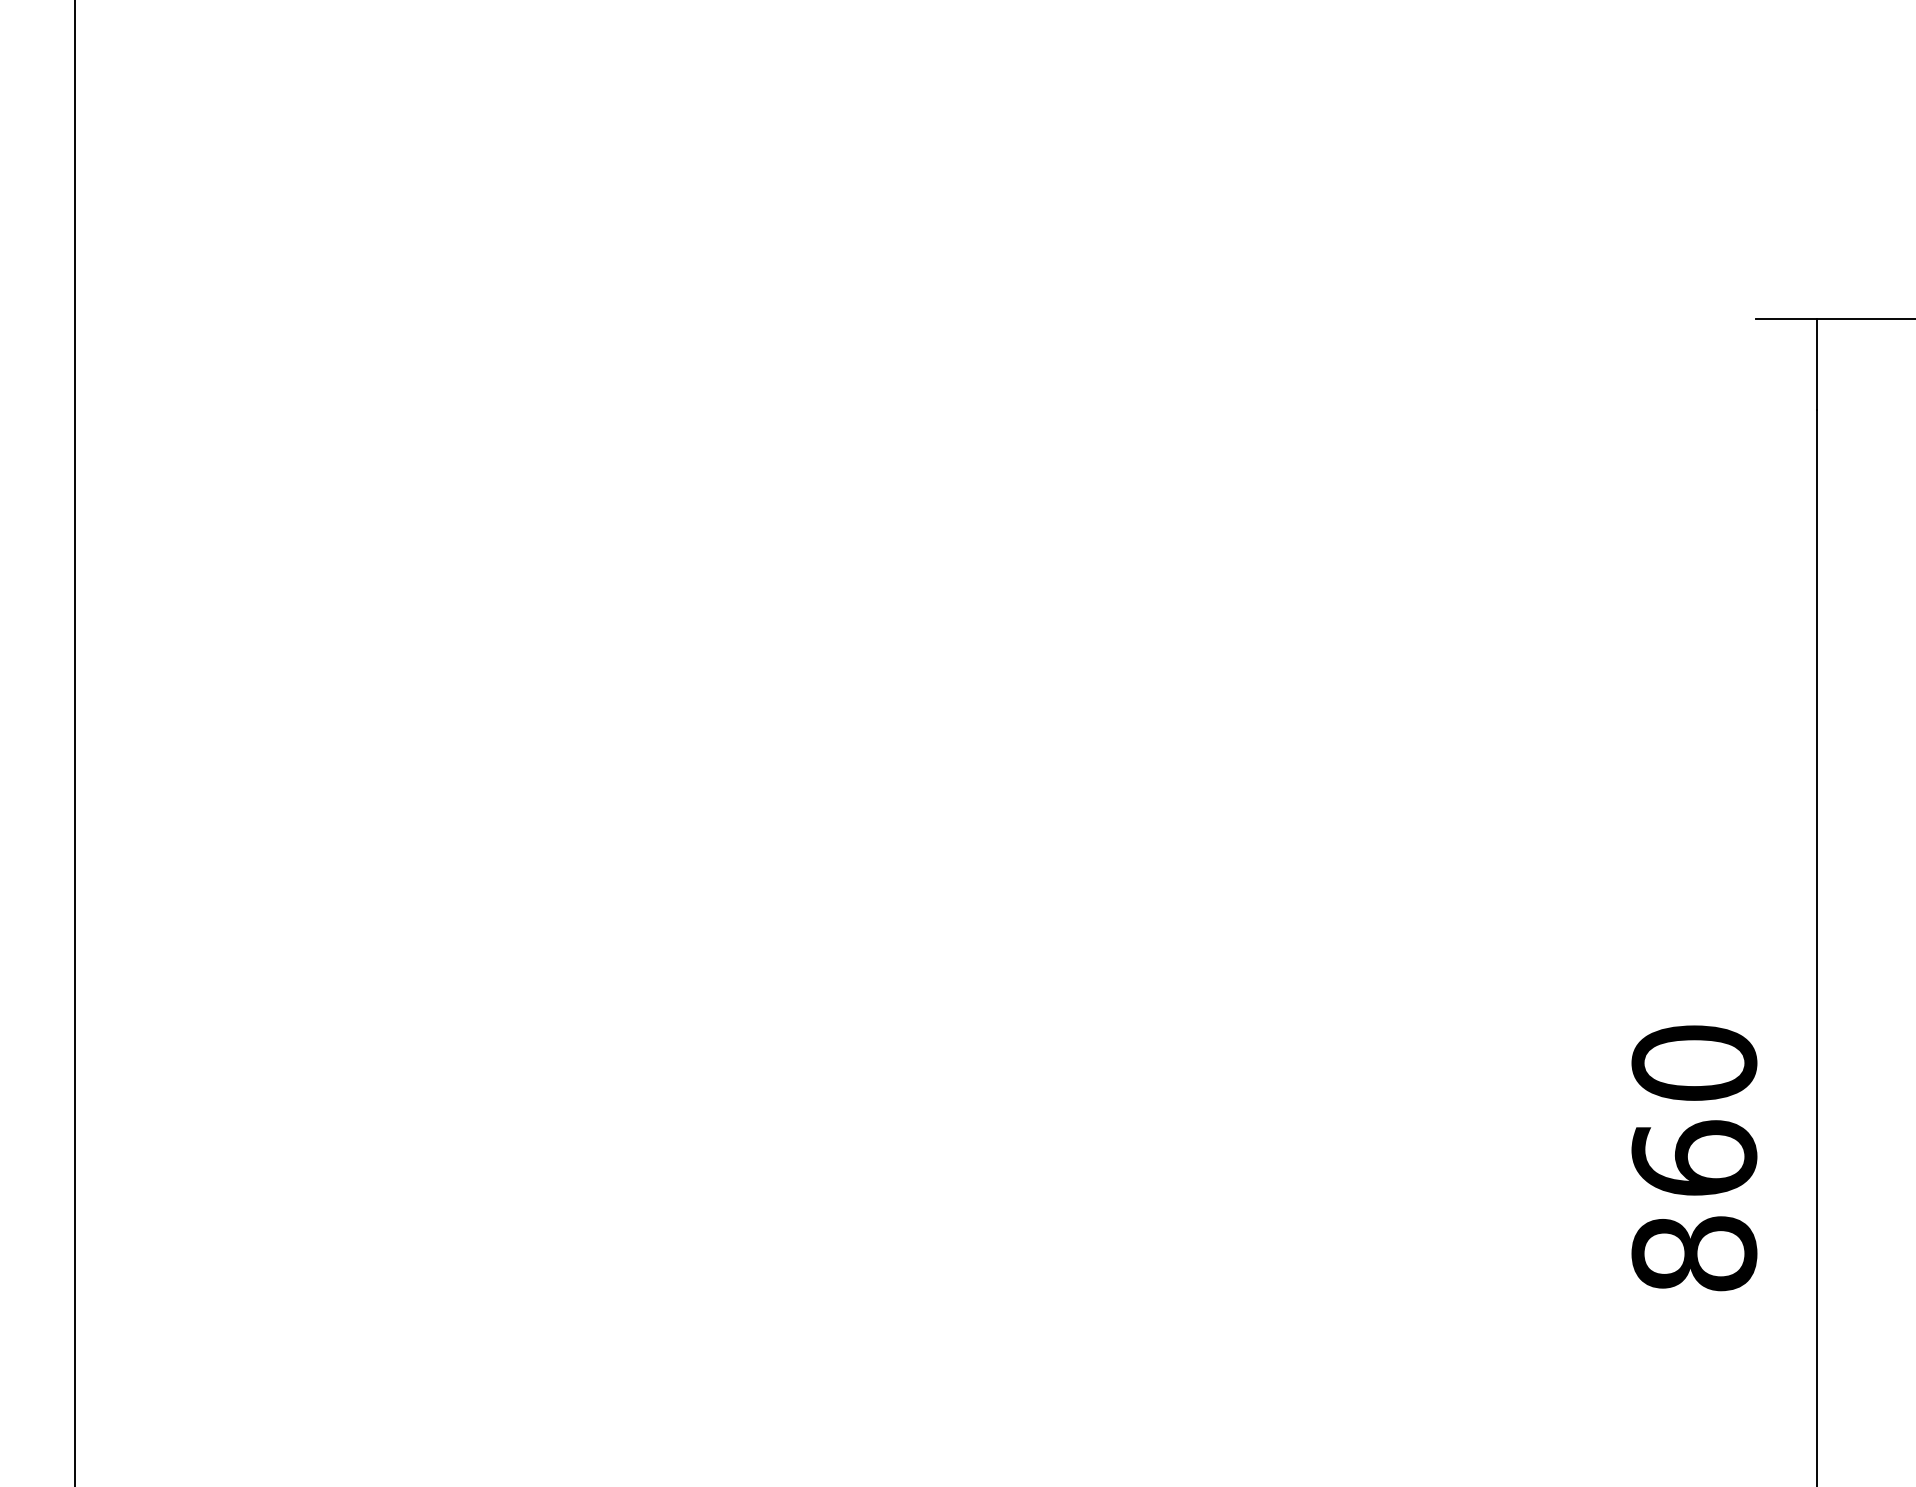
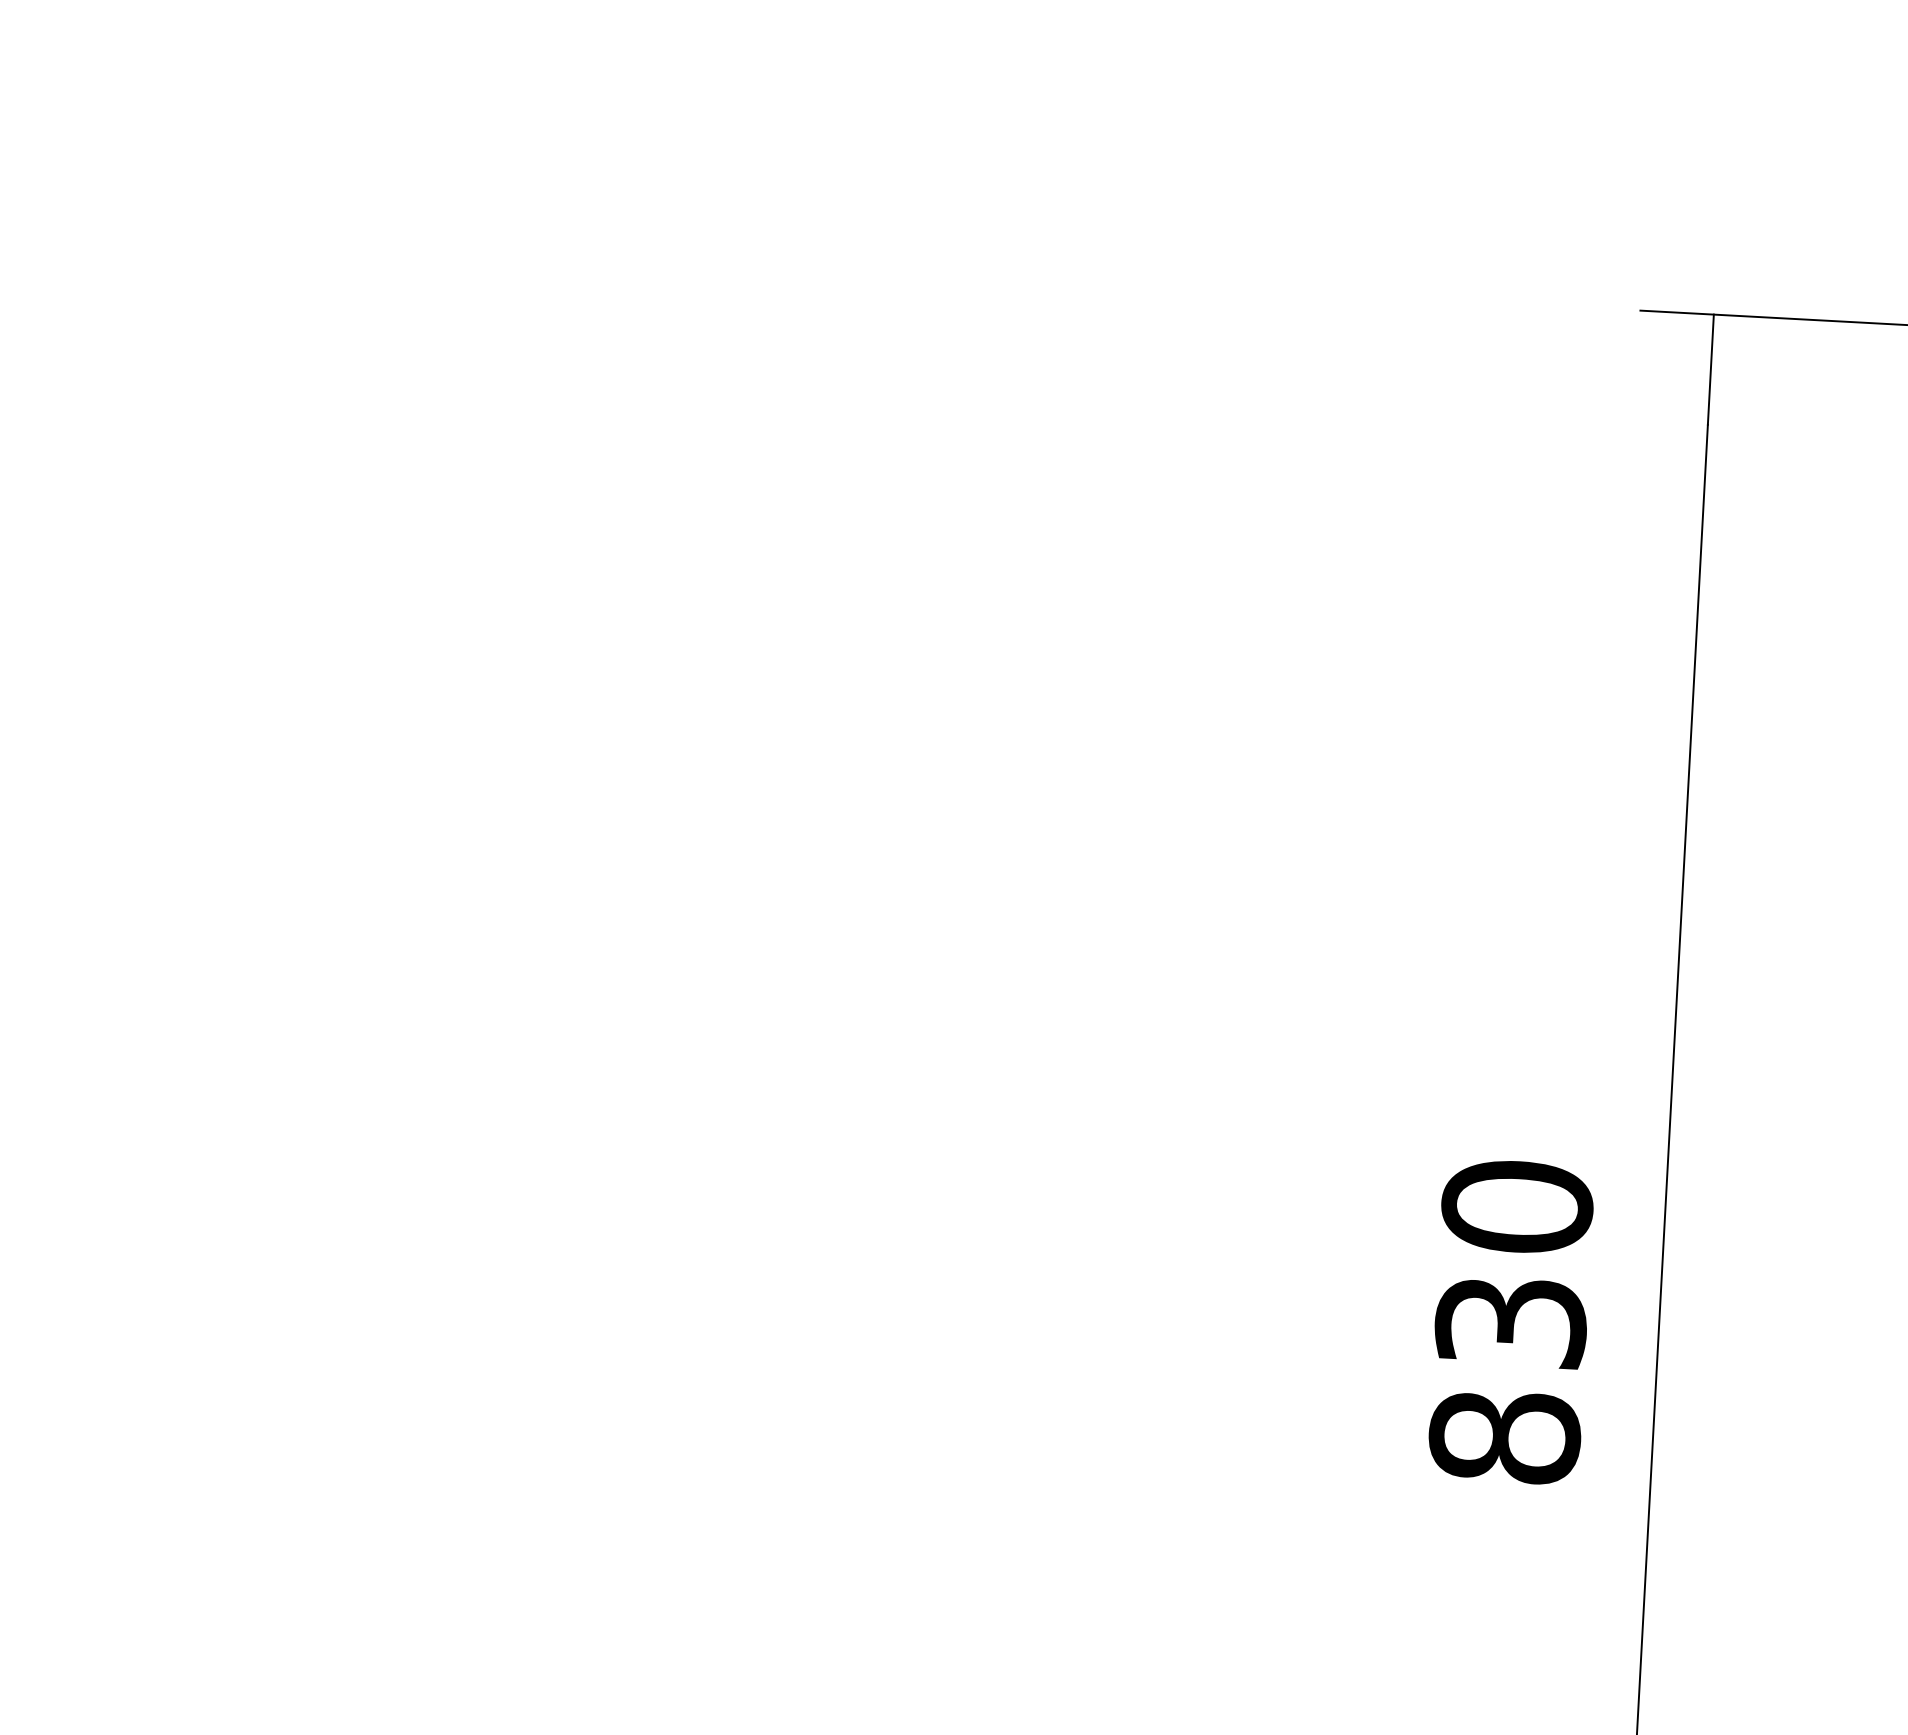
text: (1694, 1157) -> (1511, 1320), 860 -> 830

